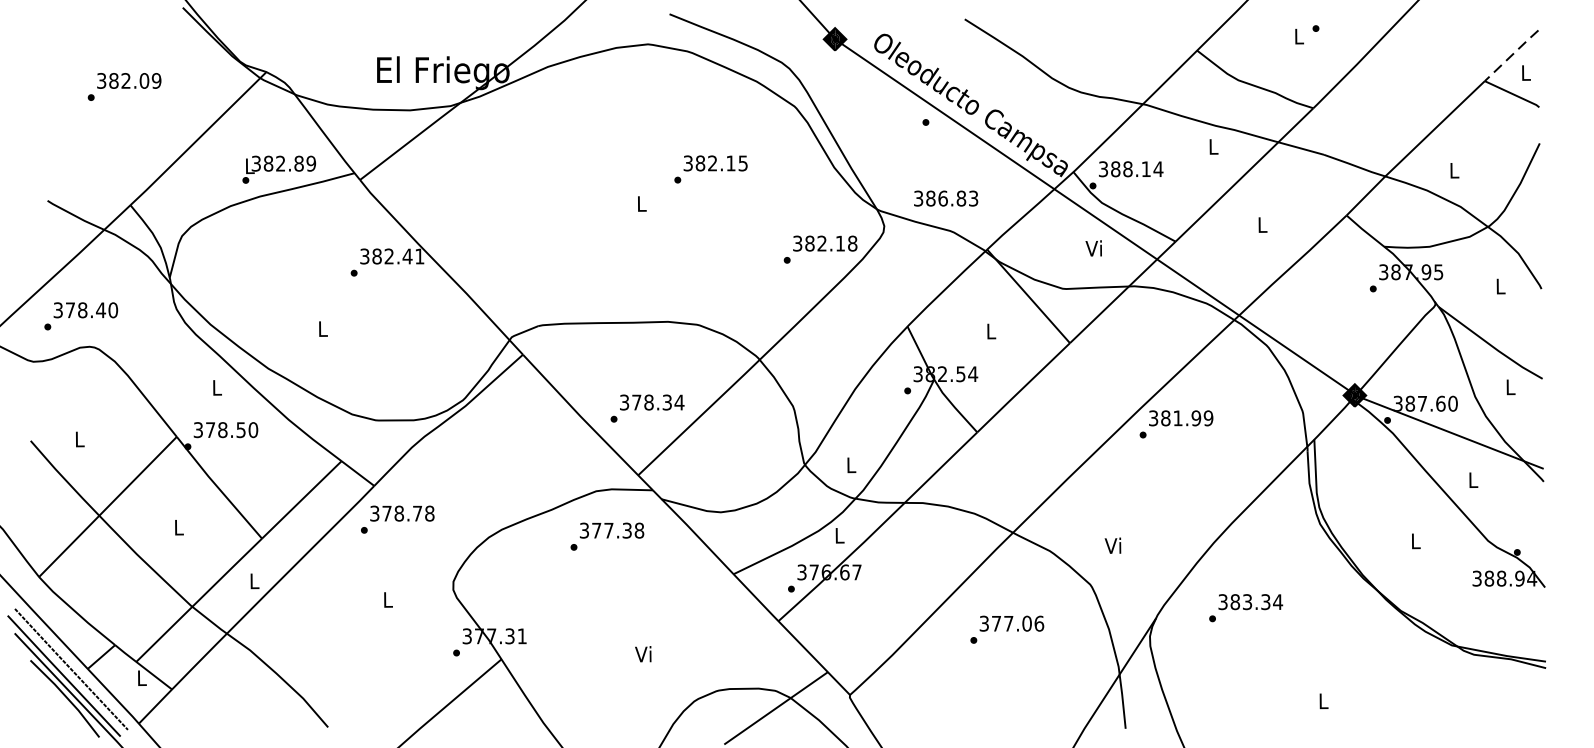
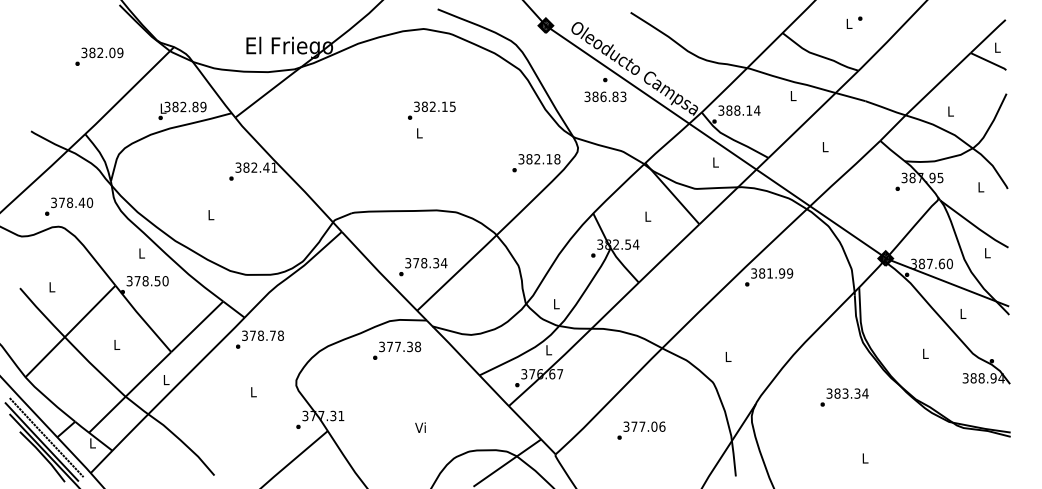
line: (1512, 54) -> (988, 35), dashed -> solid
text: (124, 86) -> (99, 56), moved
text: (710, 169) -> (431, 110), moved
text: (946, 198) -> (605, 96), moved
text: (1092, 248) -> (714, 162), Vi -> L
text: (81, 315) -> (69, 206), moved
text: (1112, 545) -> (727, 356), Vi -> L
text: (1245, 608) -> (844, 397), moved
text: (1007, 629) -> (641, 430), moved

